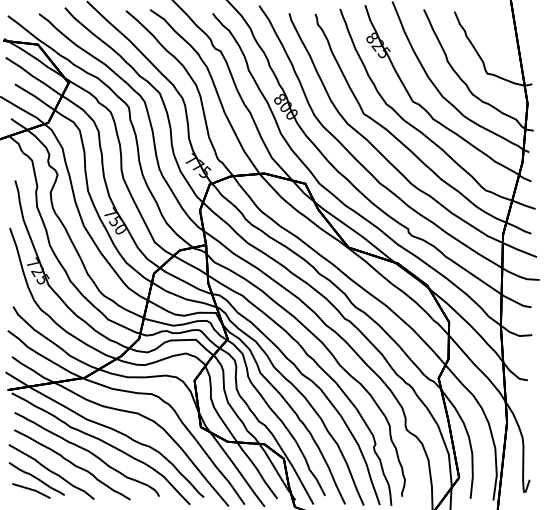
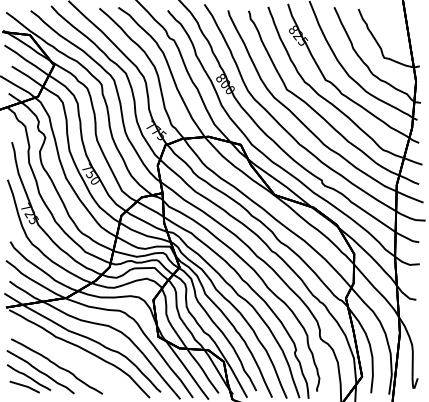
part: (86, 454) -> (68, 358), removed

